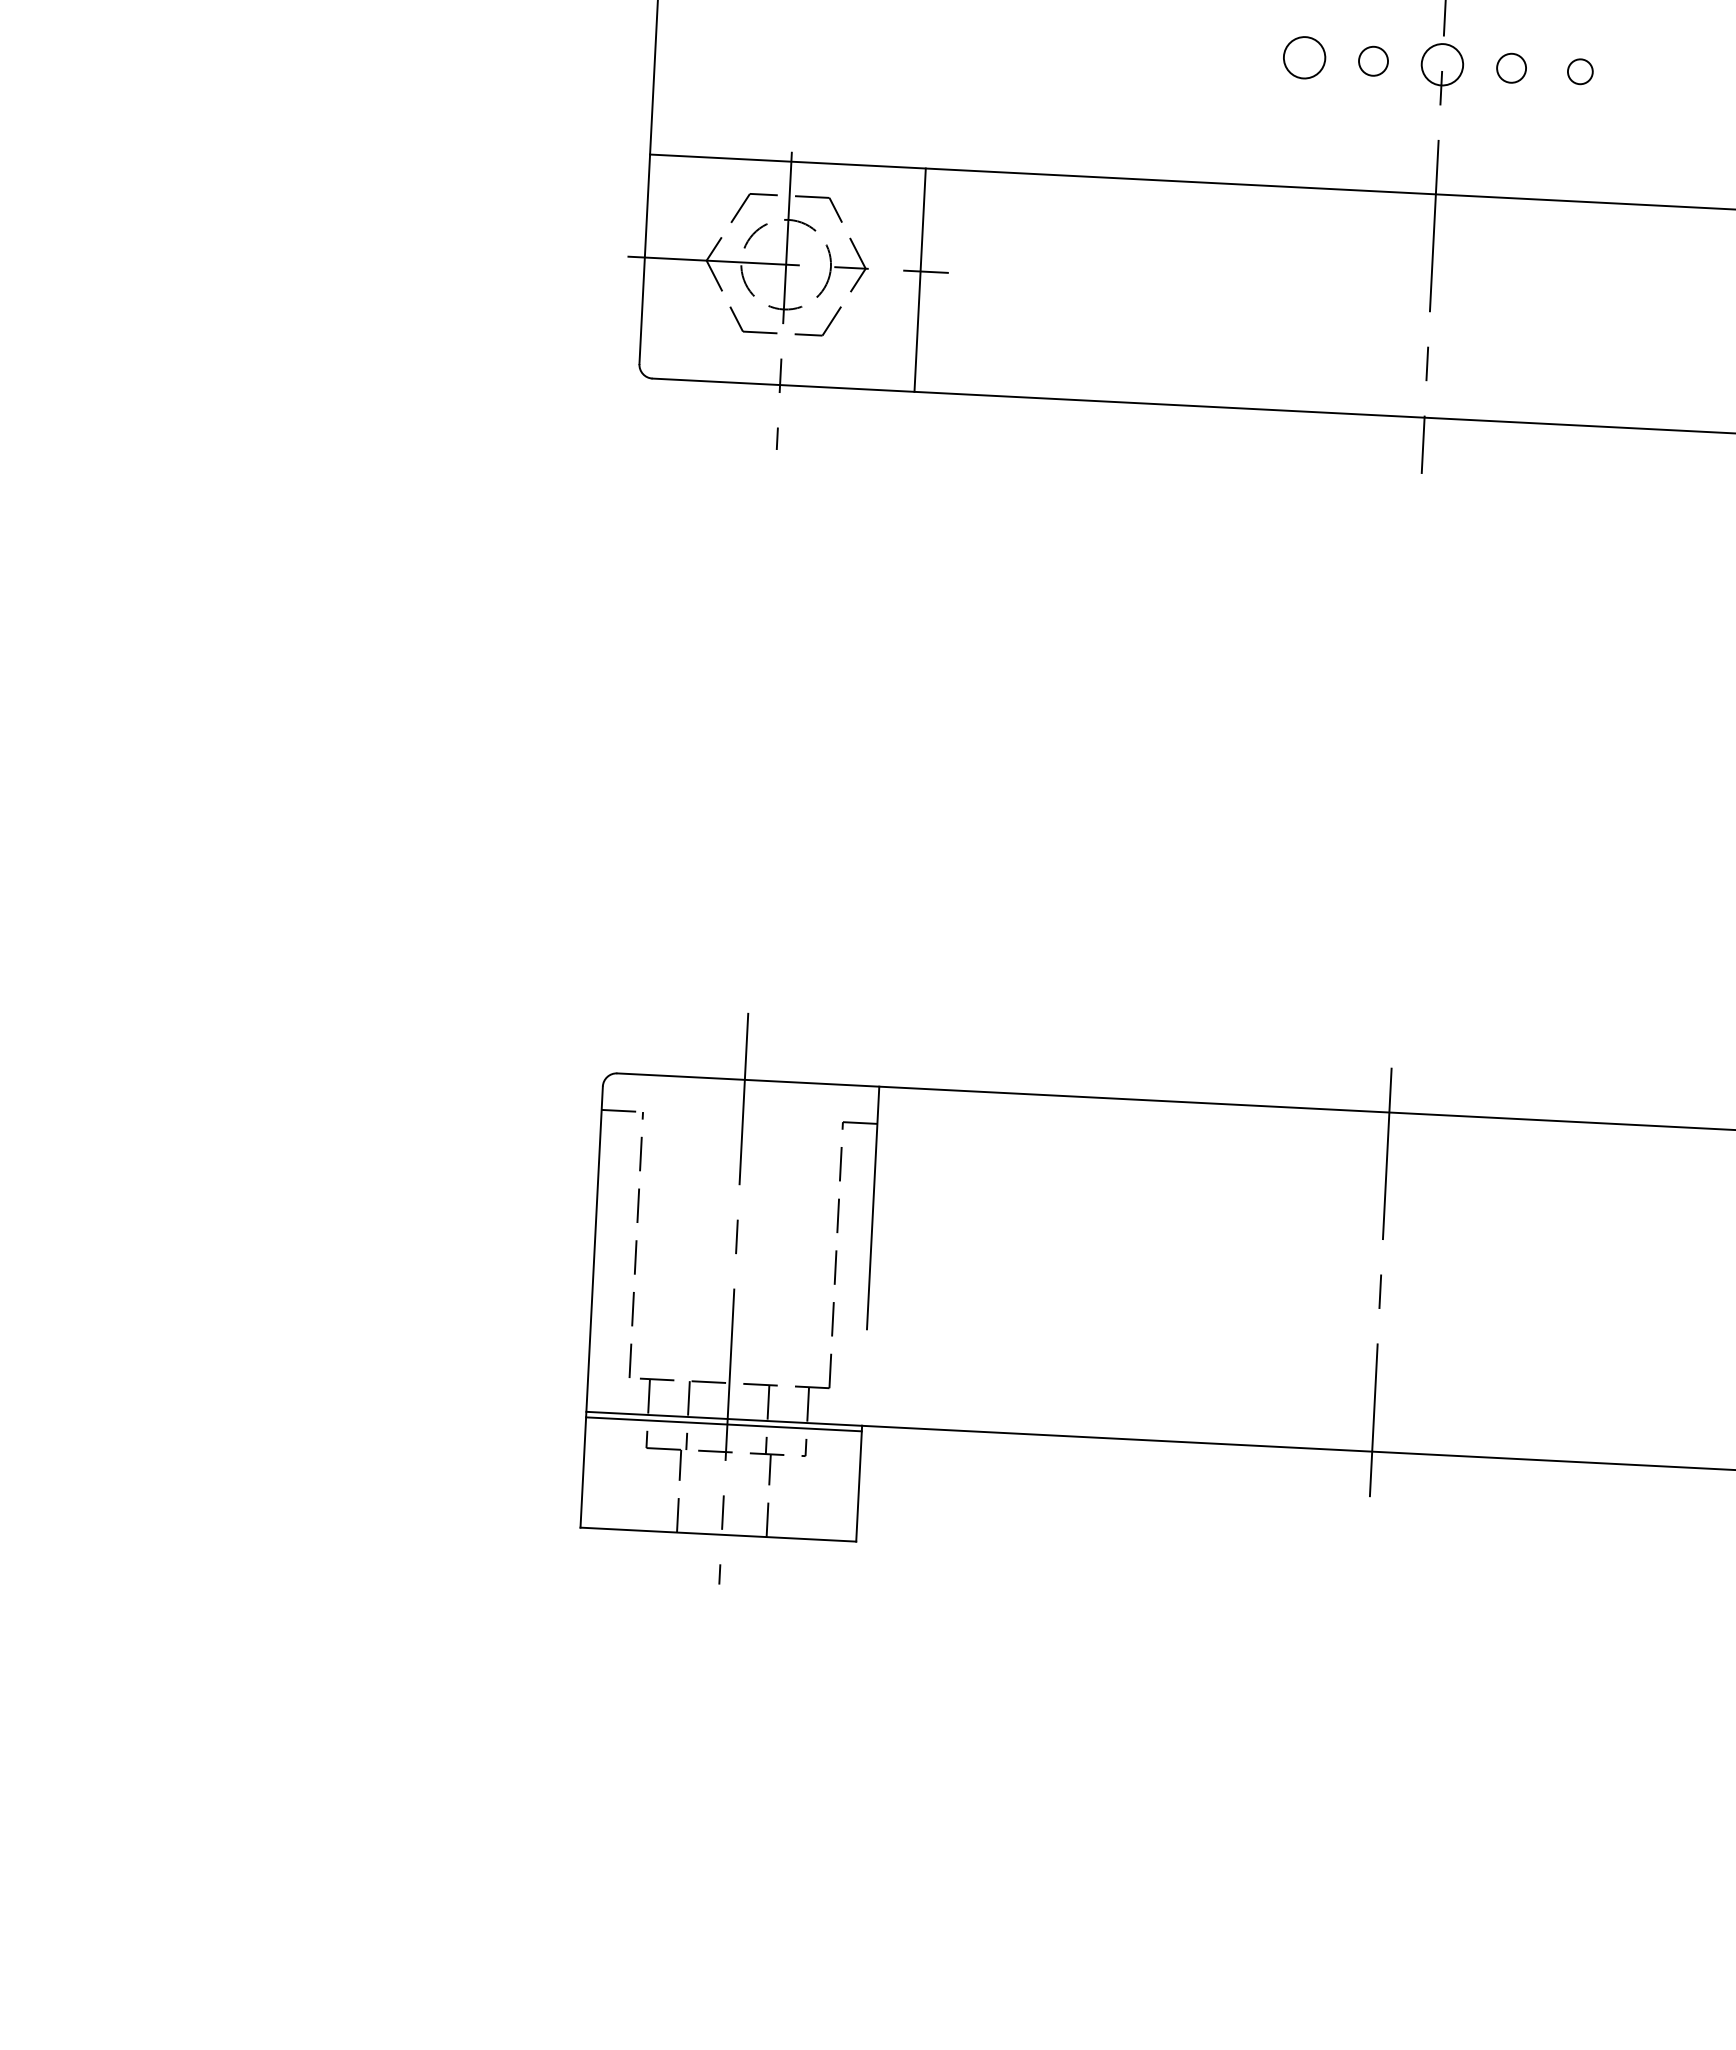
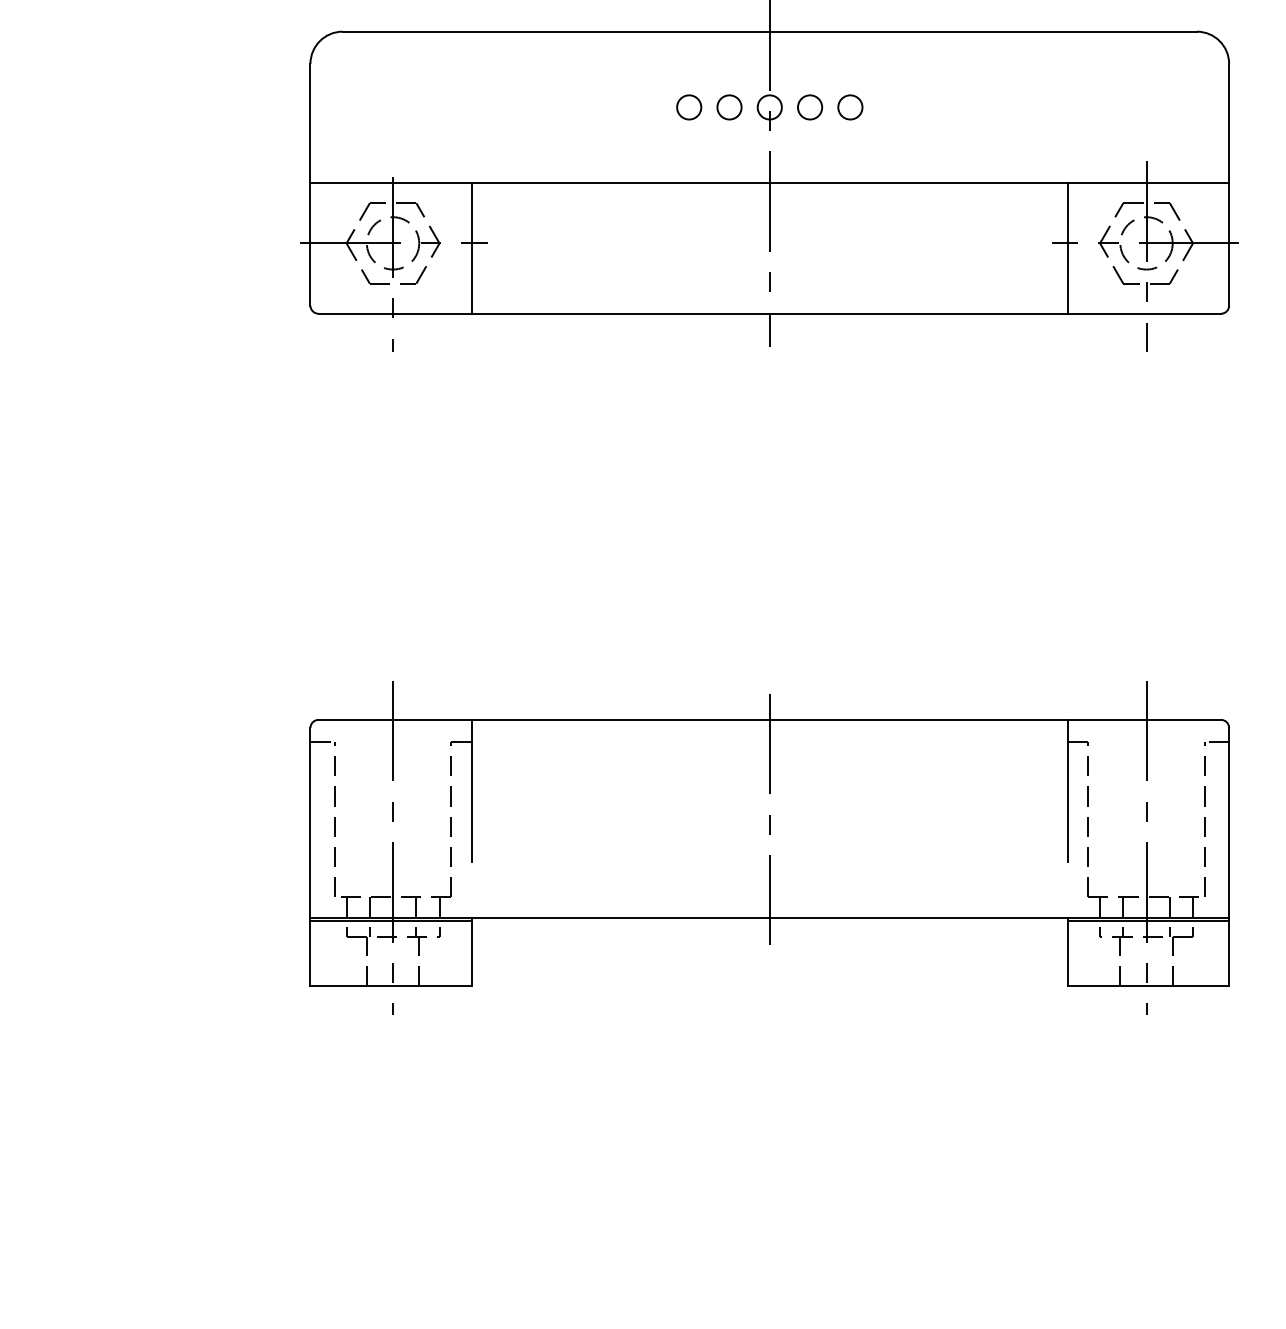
circle: (1373, 61) -> (729, 107), size x1.43
circle: (1512, 68) -> (810, 107), size x1.43
circle: (1580, 71) -> (850, 107), size x1.67

